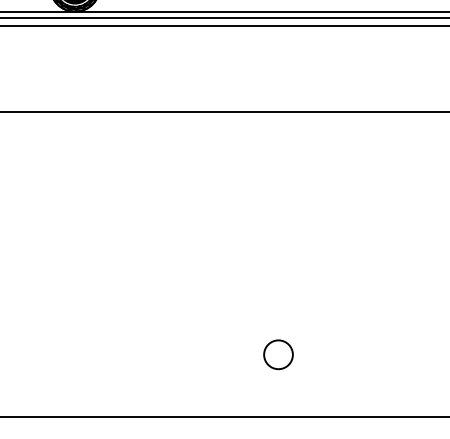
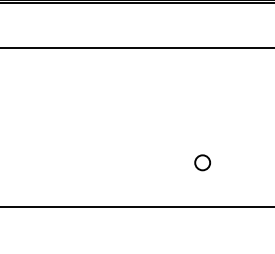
circle: (278, 354) -> (202, 162), moved

